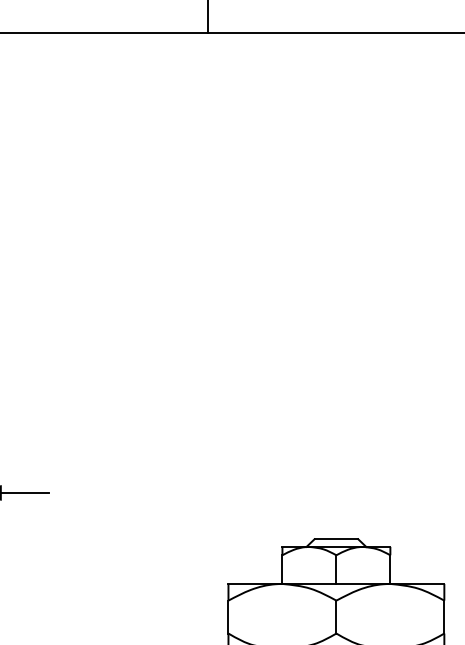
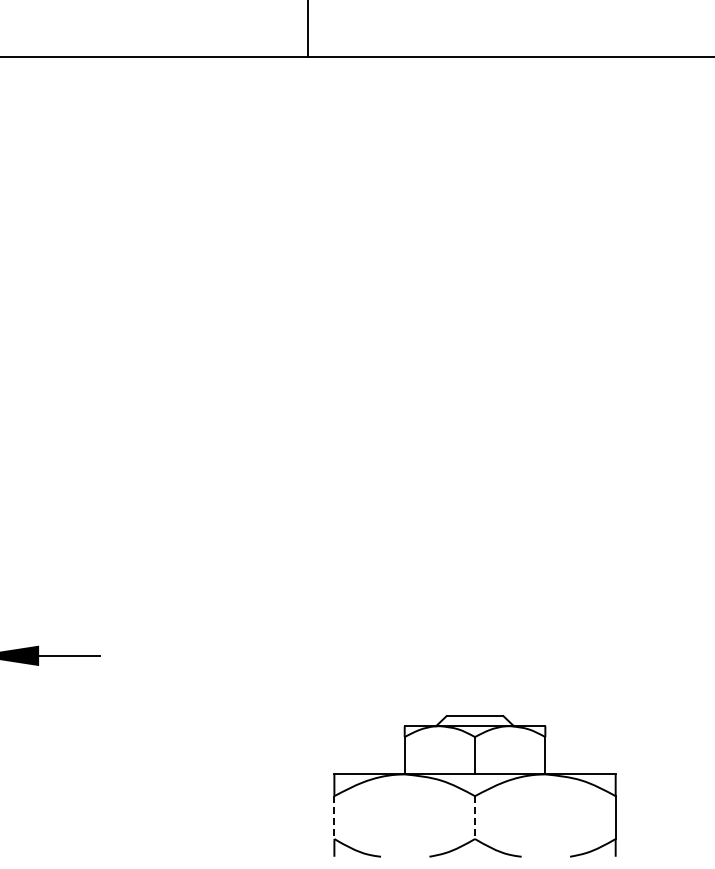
line: (228, 617) -> (334, 818), solid -> dashed
line: (336, 617) -> (475, 818), solid -> dashed

